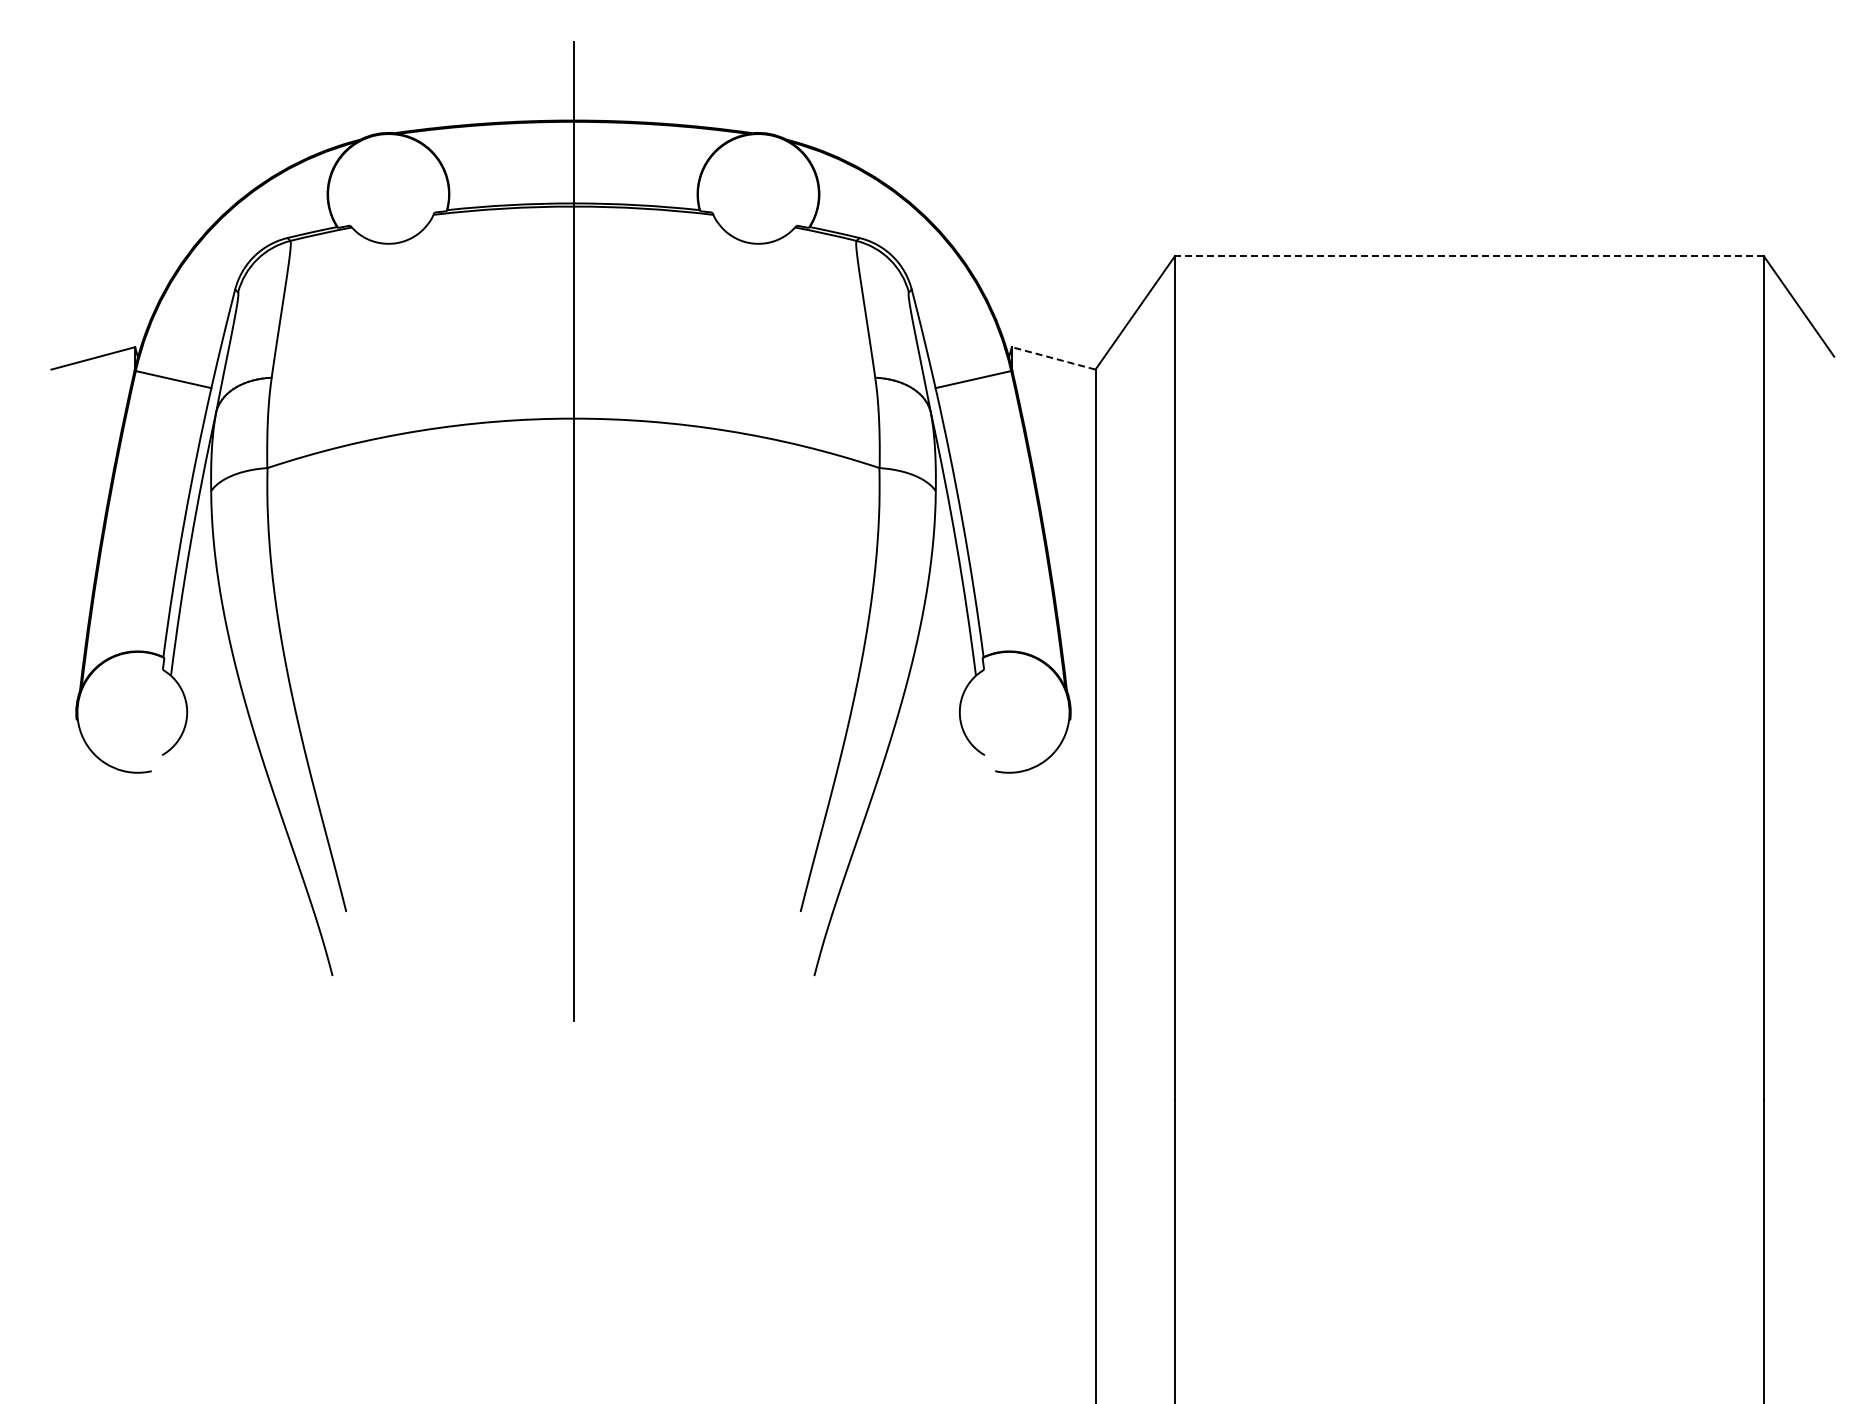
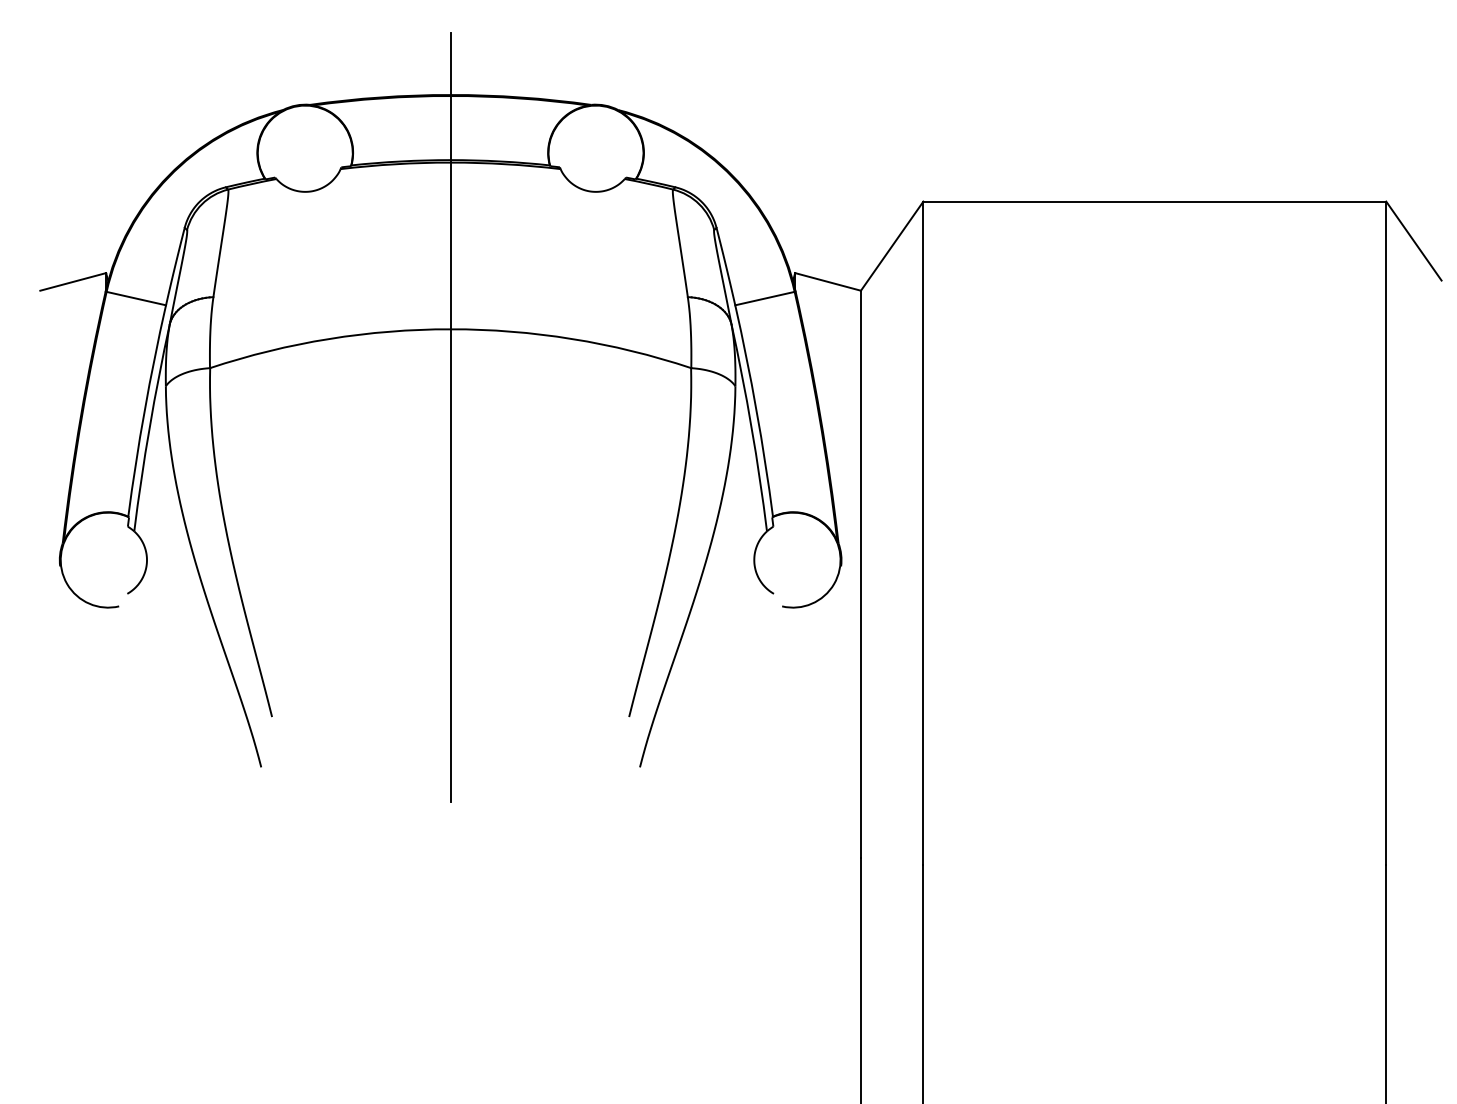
line: (1468, 256) -> (1154, 201), dashed -> solid
line: (1053, 358) -> (827, 282), dashed -> solid

